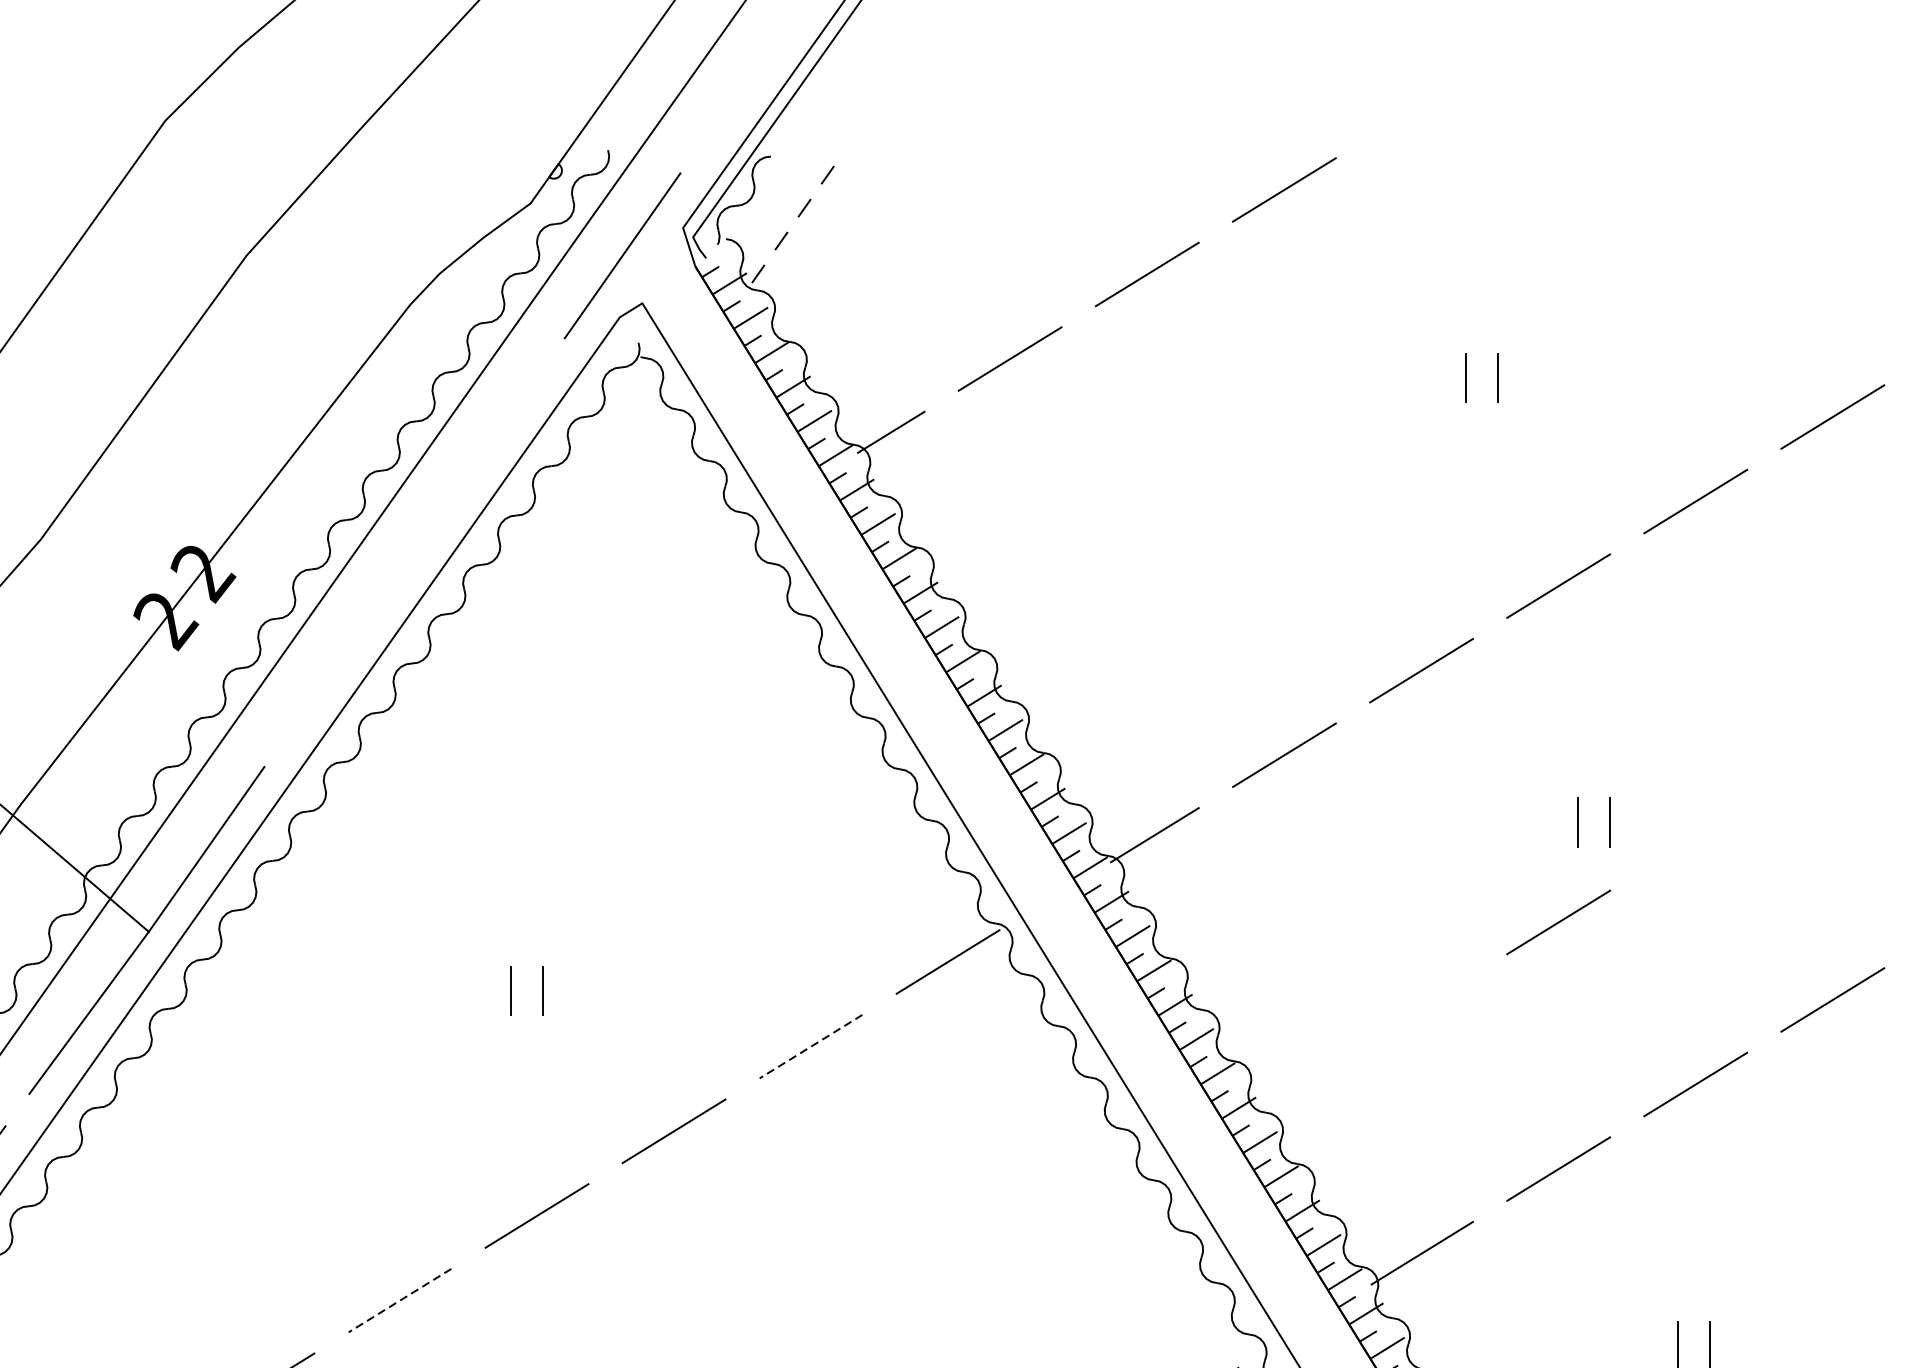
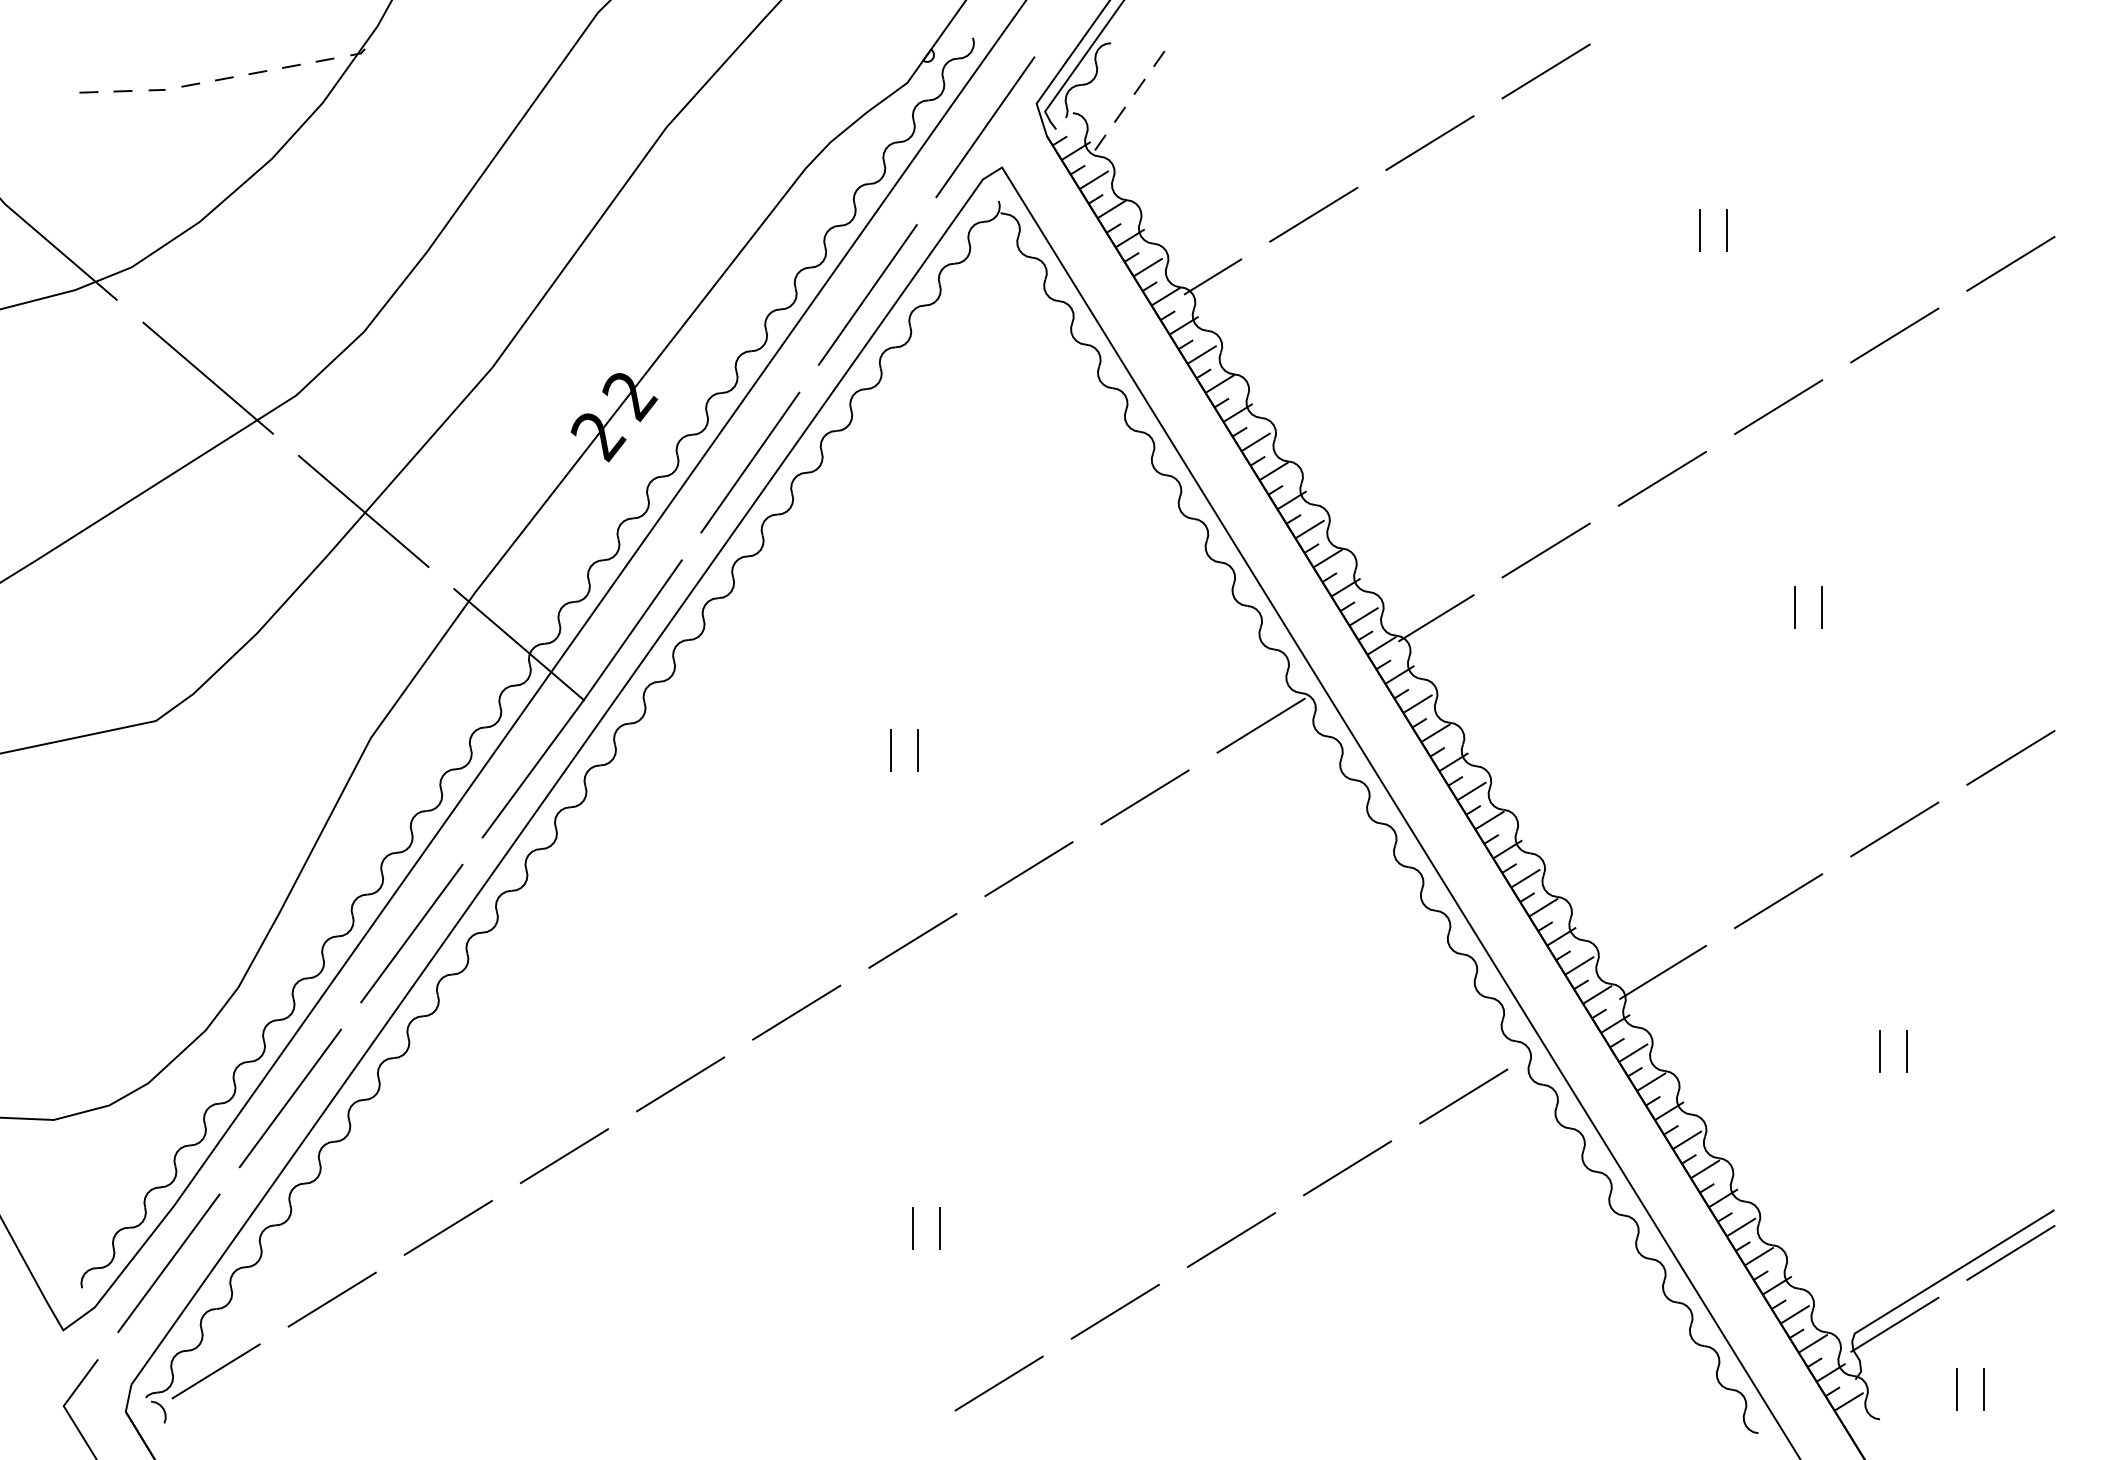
line: (483, 453) -> (867, 294), added
line: (345, 651) -> (750, 462), added
line: (1558, 922) -> (1778, 692), removed
line: (810, 1046) -> (1144, 797), dashed -> solid
line: (399, 1300) -> (796, 1012), dashed -> solid

